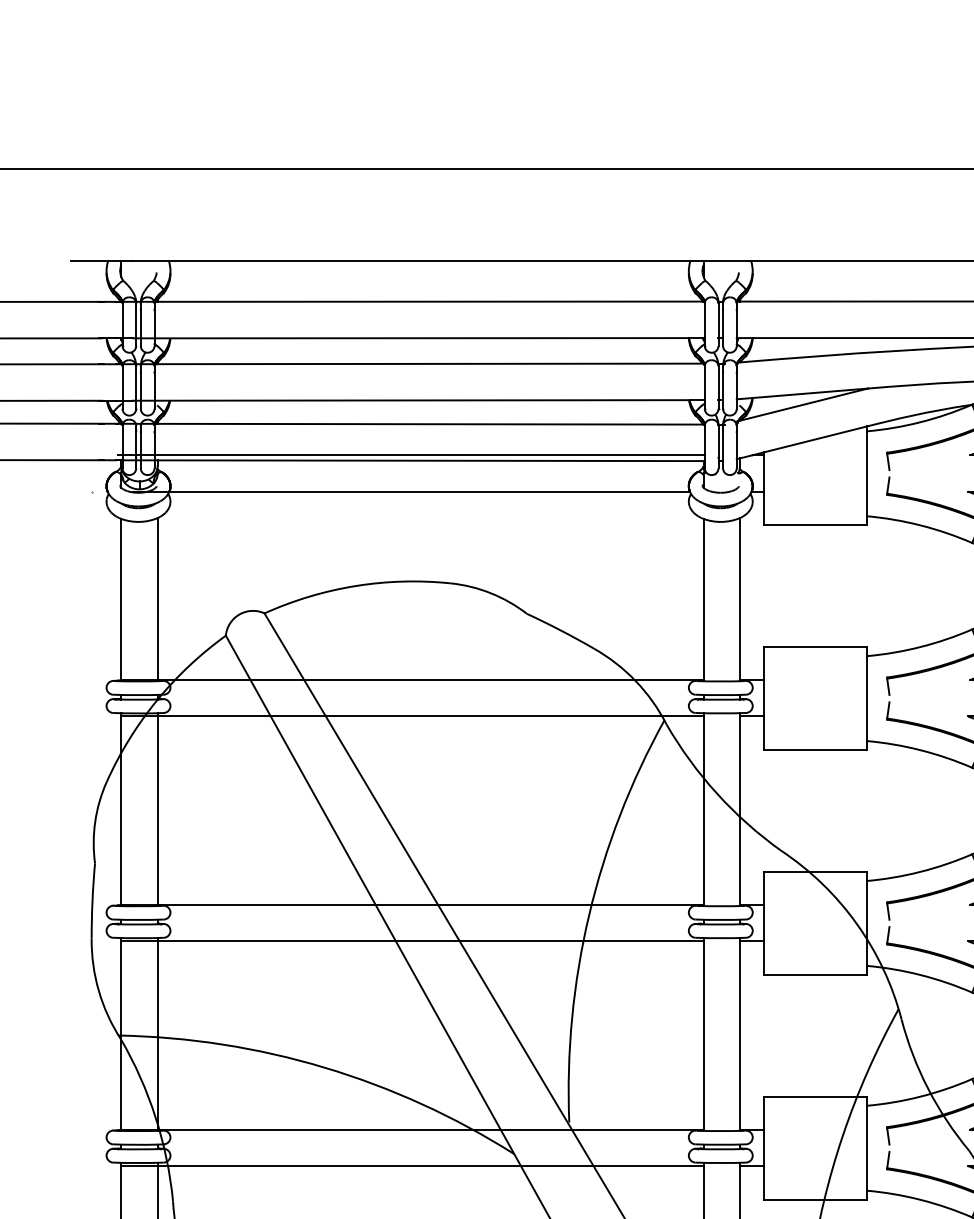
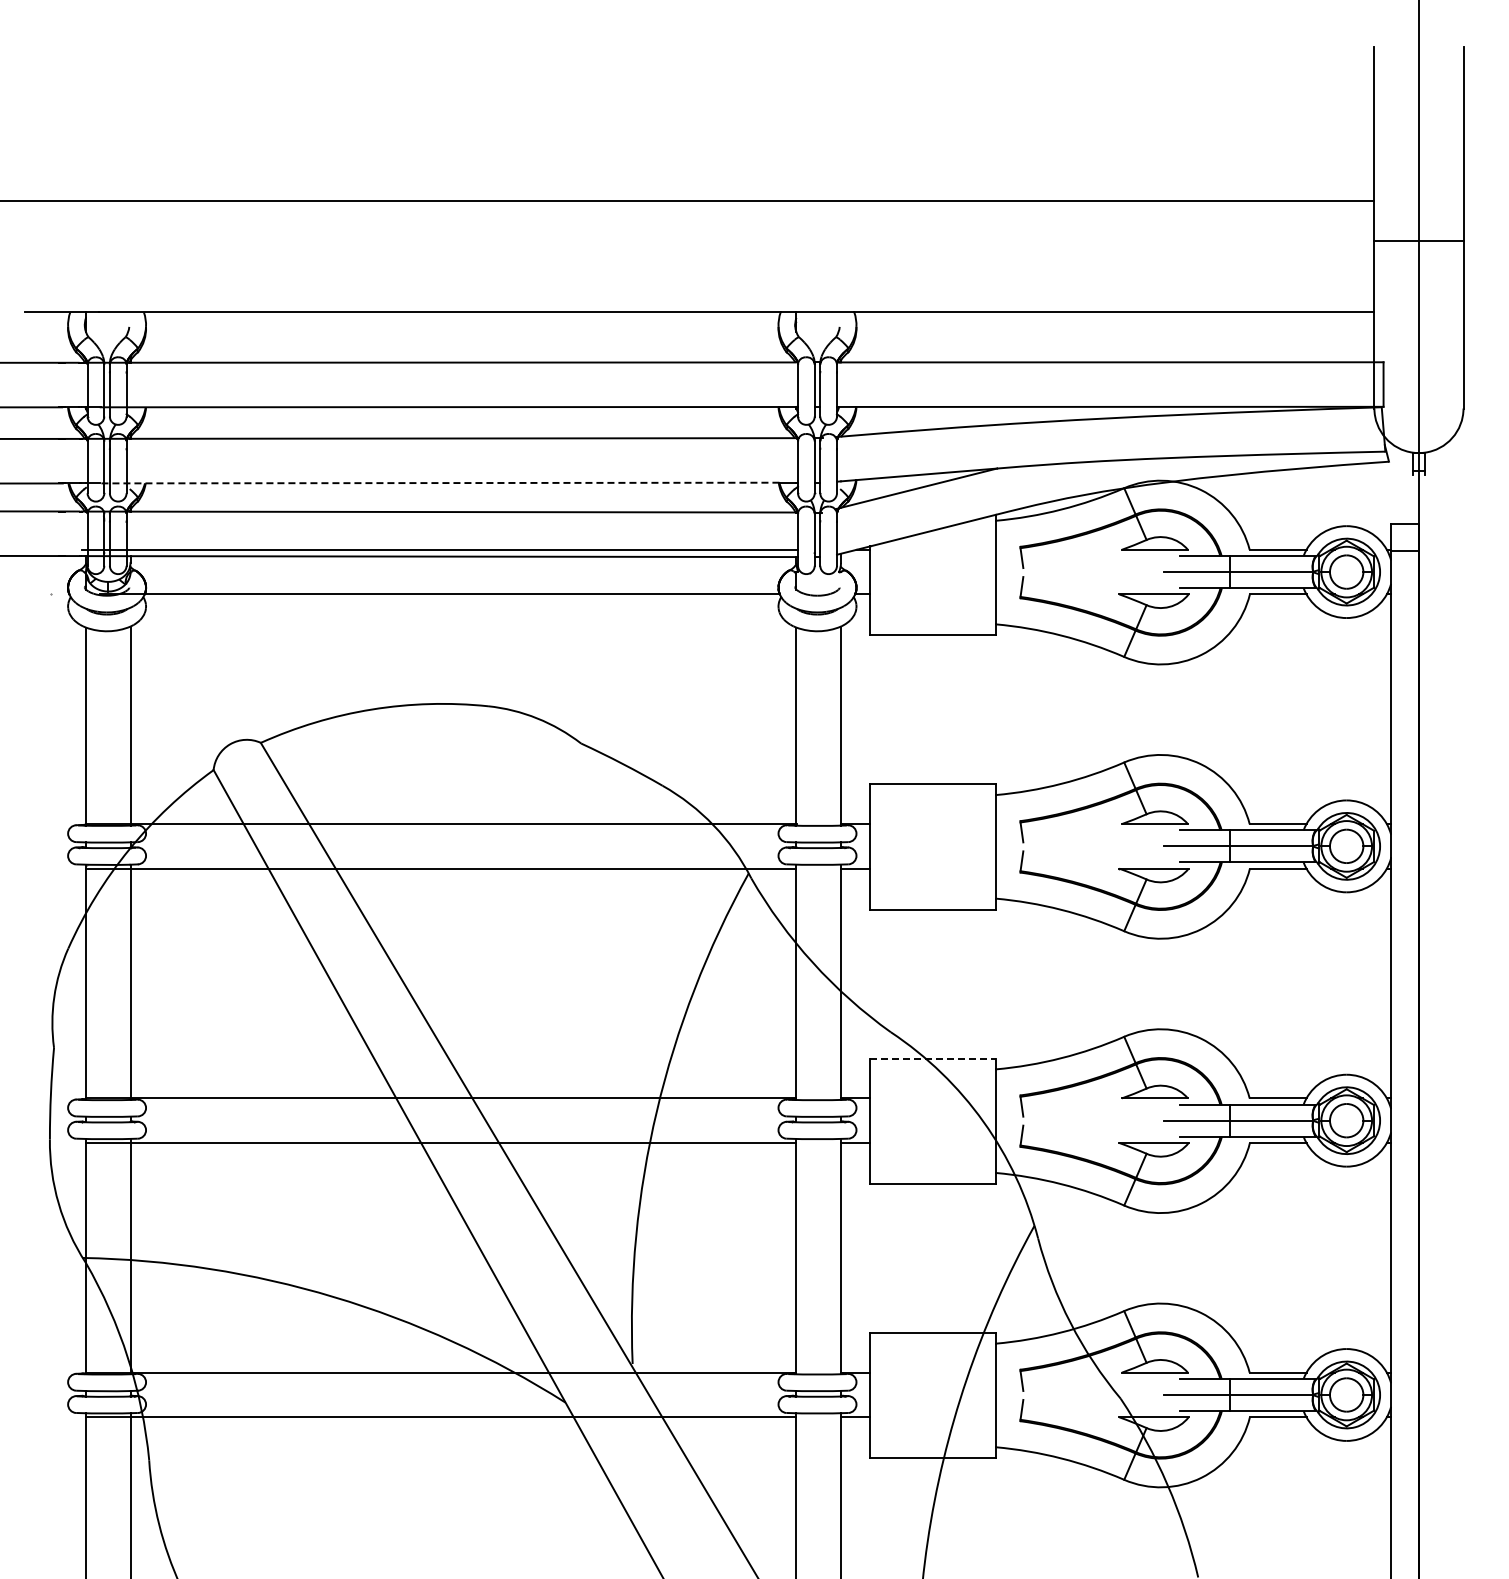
line: (410, 400) -> (439, 483), solid -> dashed
line: (815, 872) -> (933, 1058), solid -> dashed

